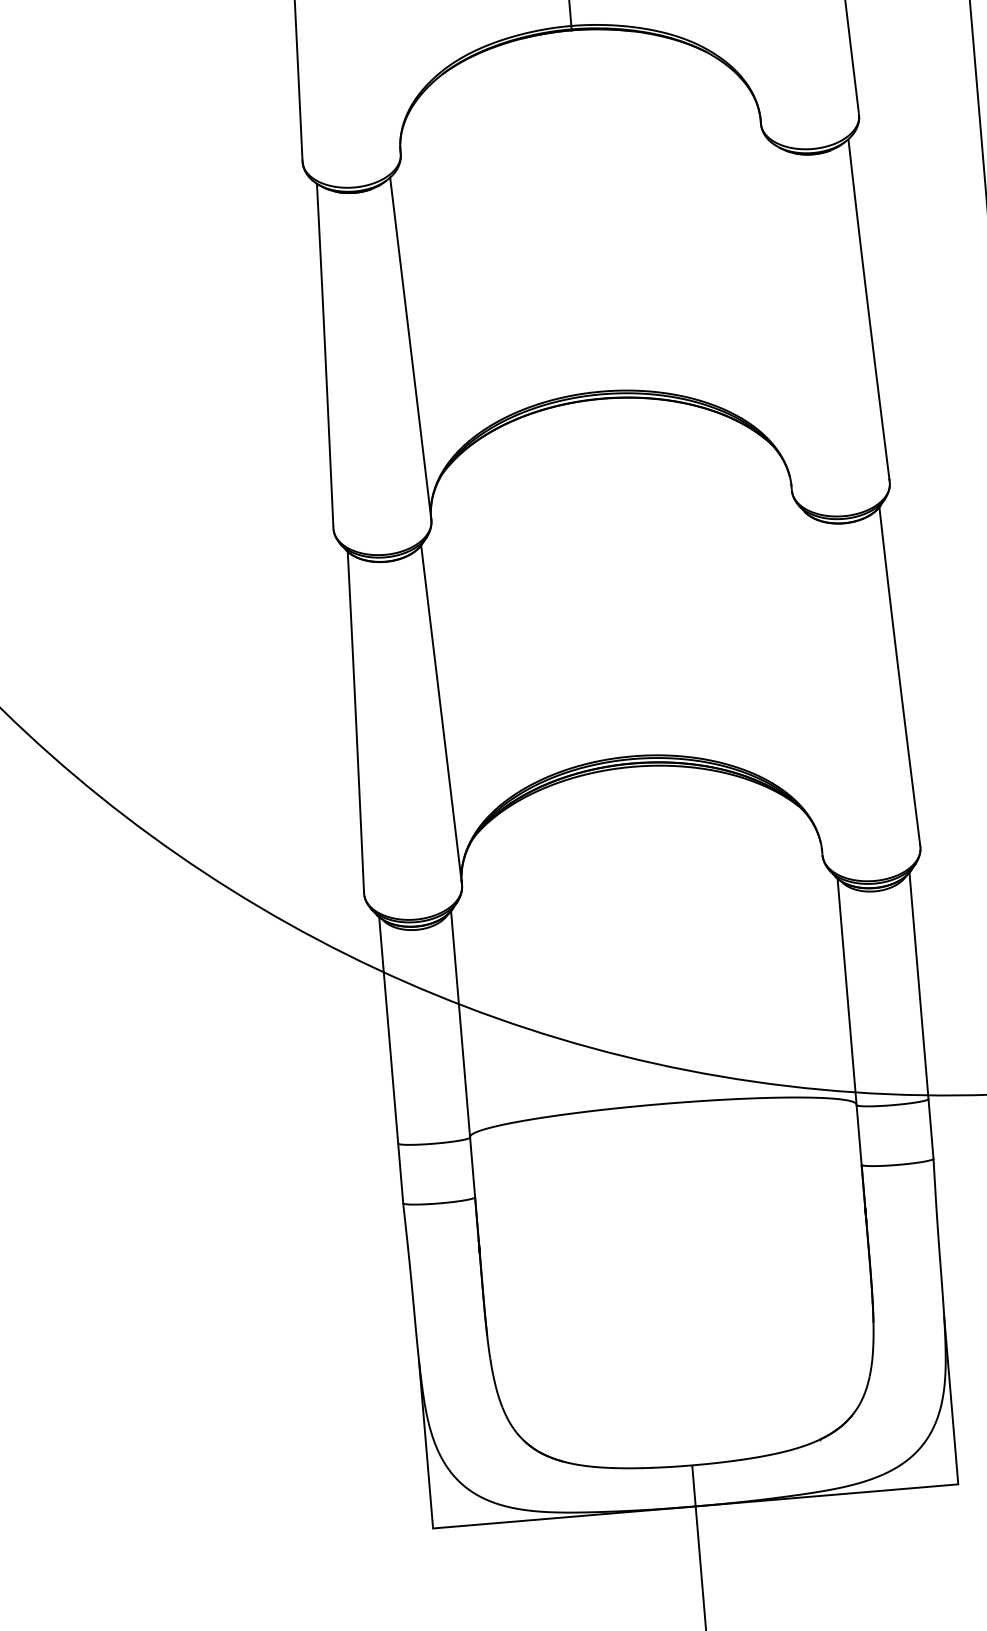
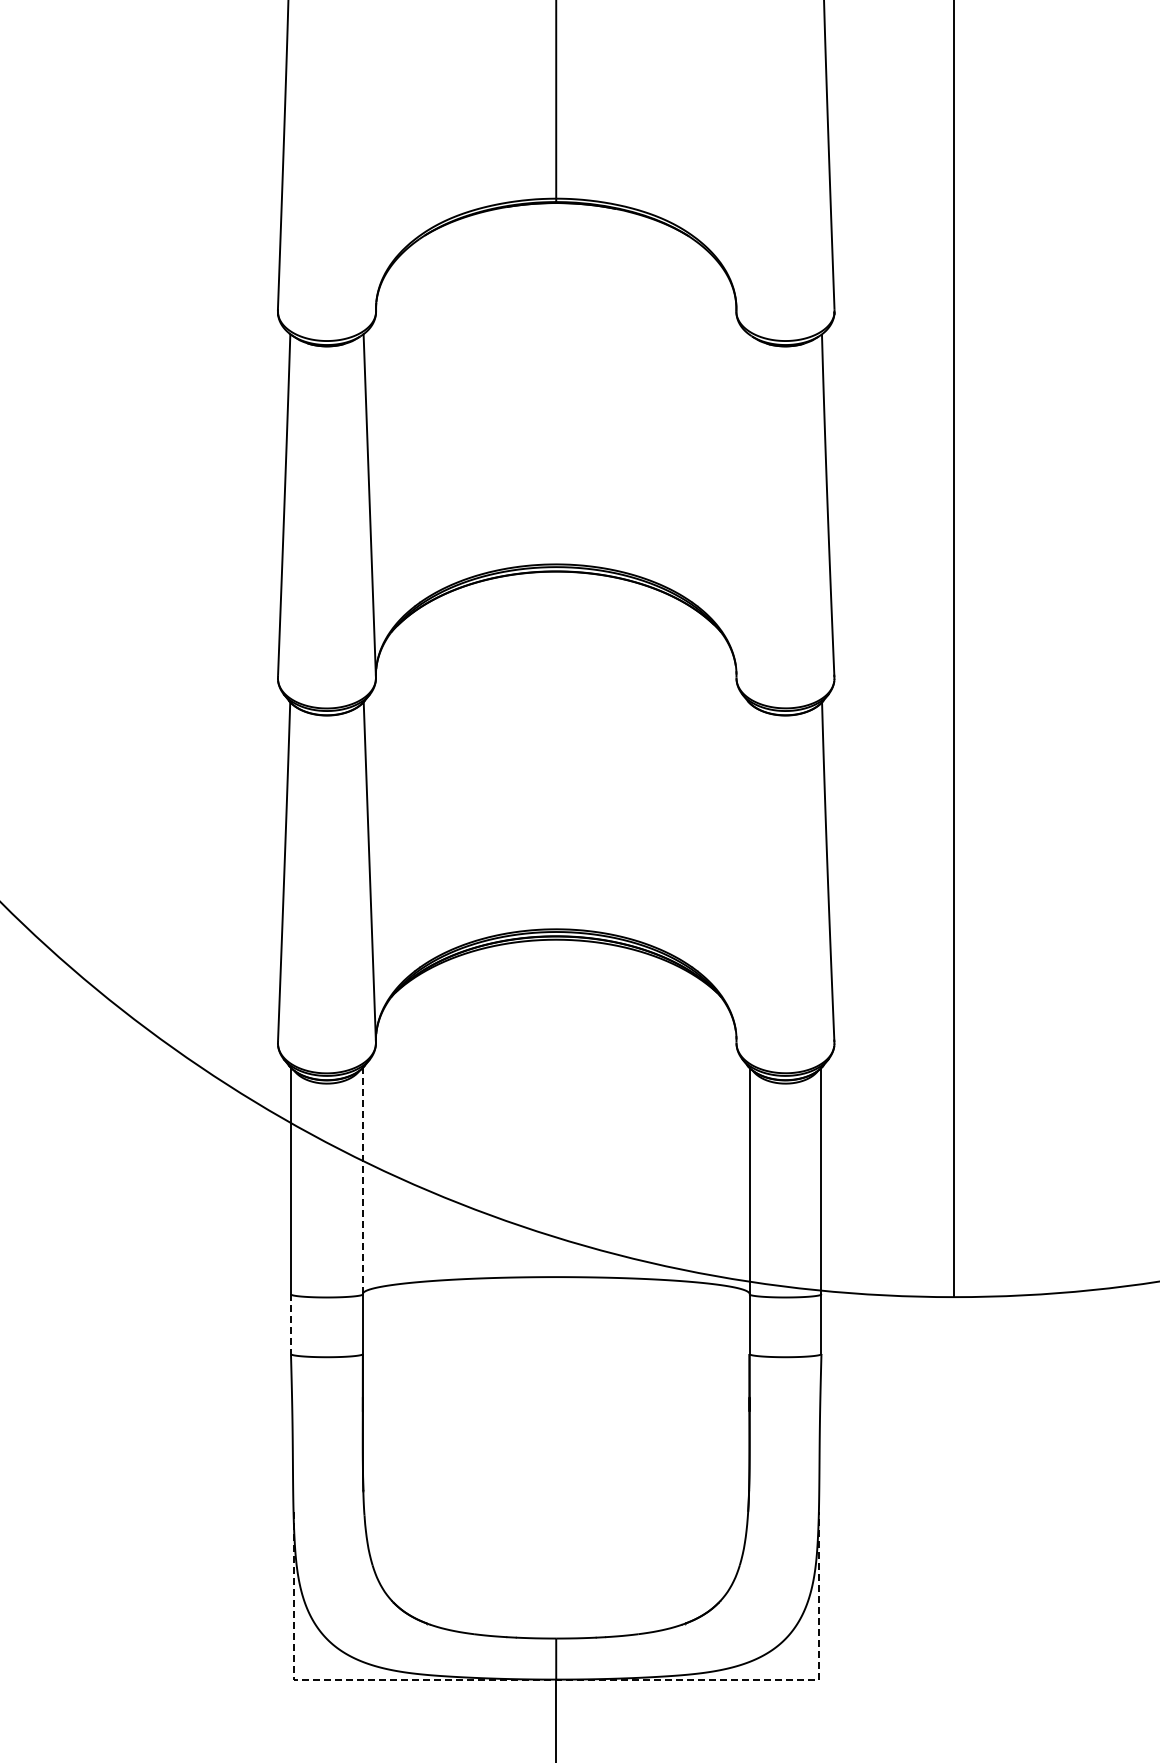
line: (460, 1023) -> (362, 1180), solid -> dashed
line: (400, 1173) -> (290, 1324), solid -> dashed
line: (695, 1506) -> (556, 1679), solid -> dashed

